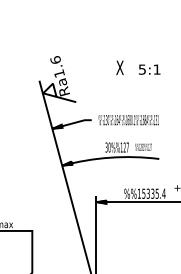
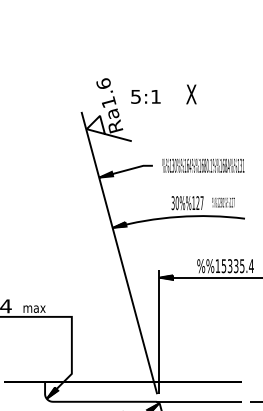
text: (149, 69) -> (145, 96), moved

